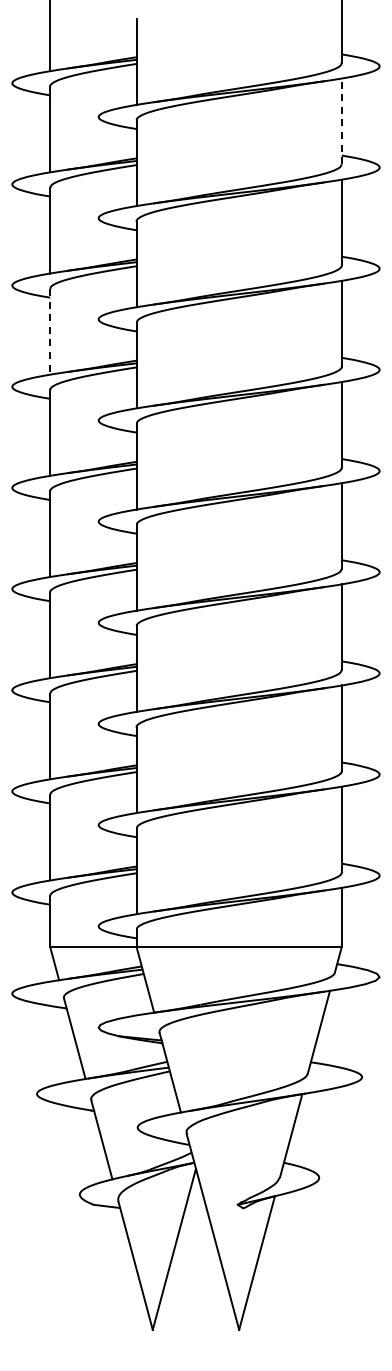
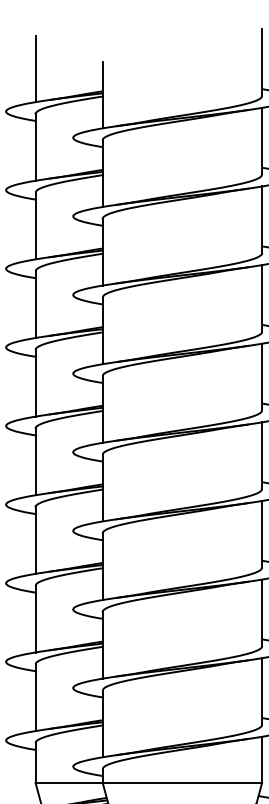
line: (341, 121) -> (261, 141), dashed -> solid
line: (50, 331) -> (35, 304), dashed -> solid

